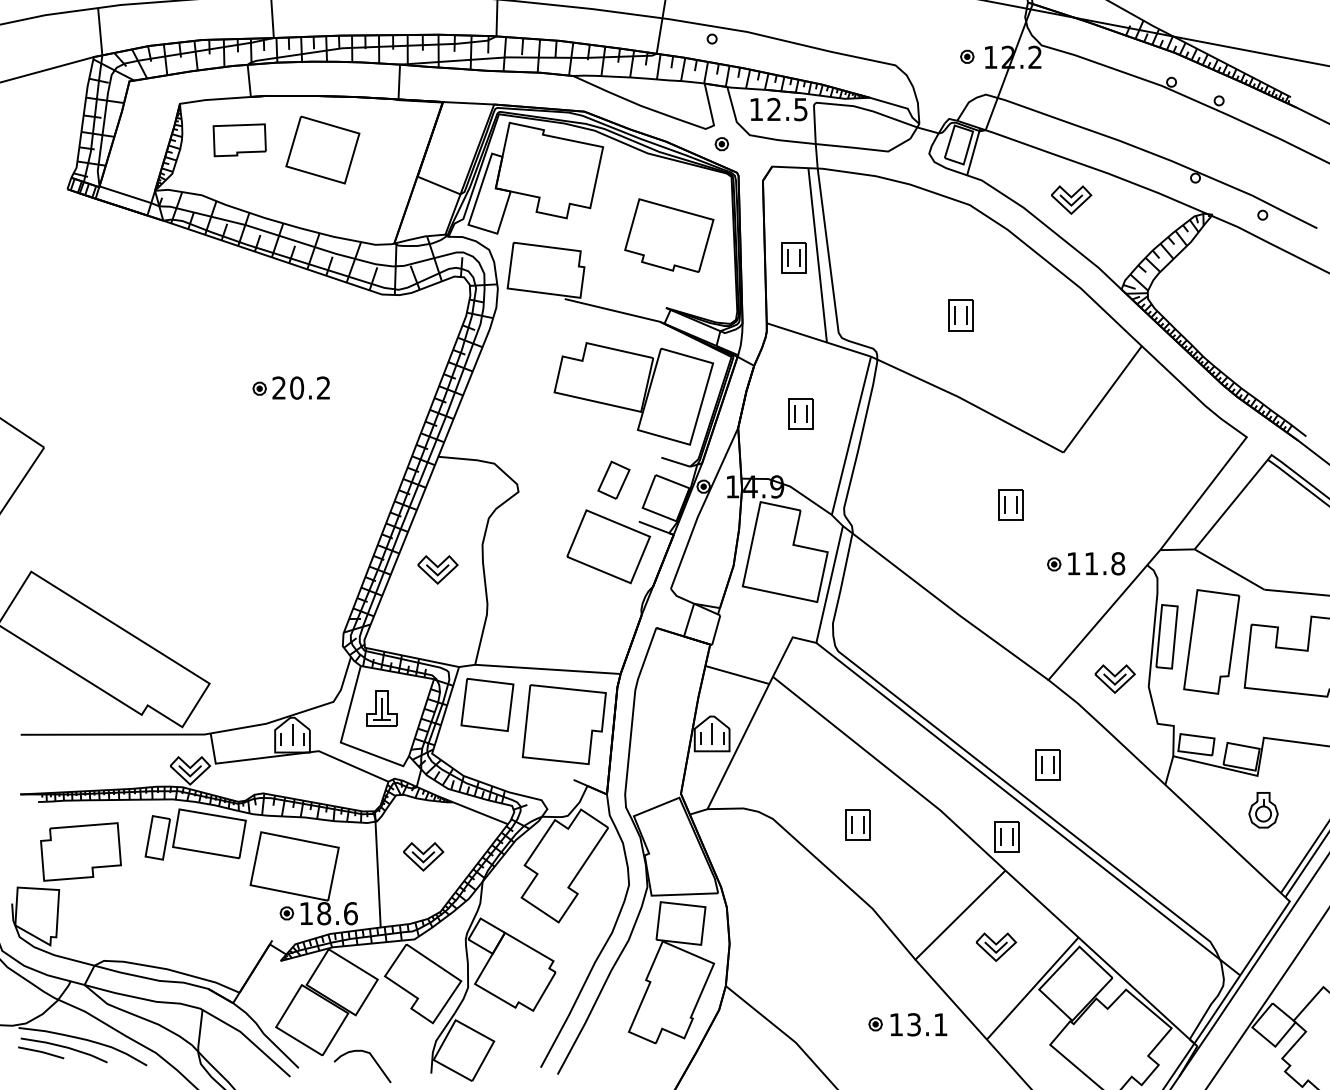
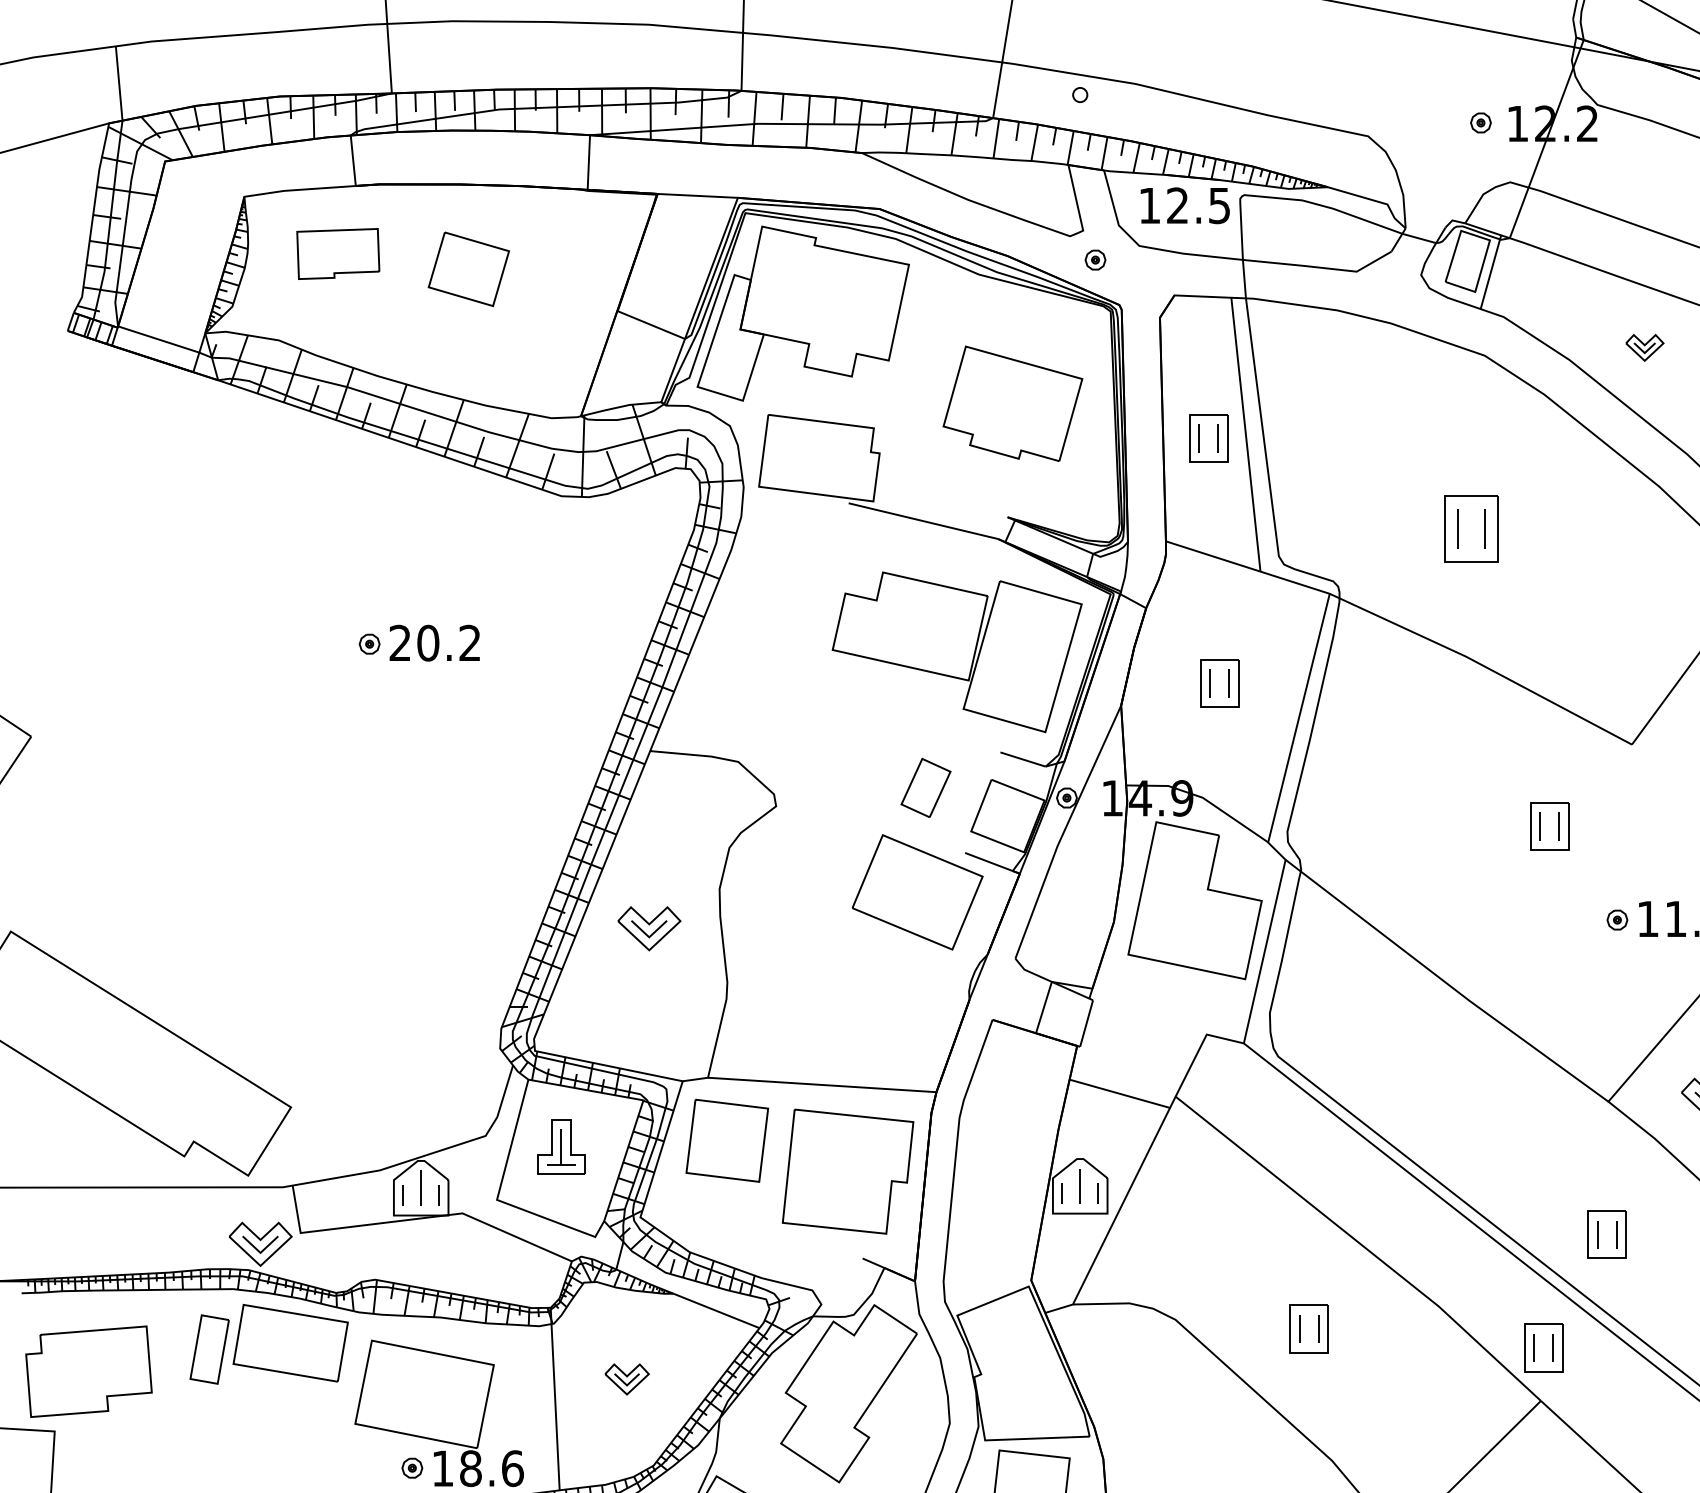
part: (322, 149) -> (468, 268), size x0.7
part: (1071, 199) -> (1644, 346), size x0.6
part: (960, 315) -> (1470, 529), size x1.4
part: (423, 856) -> (626, 1378), size x0.7

